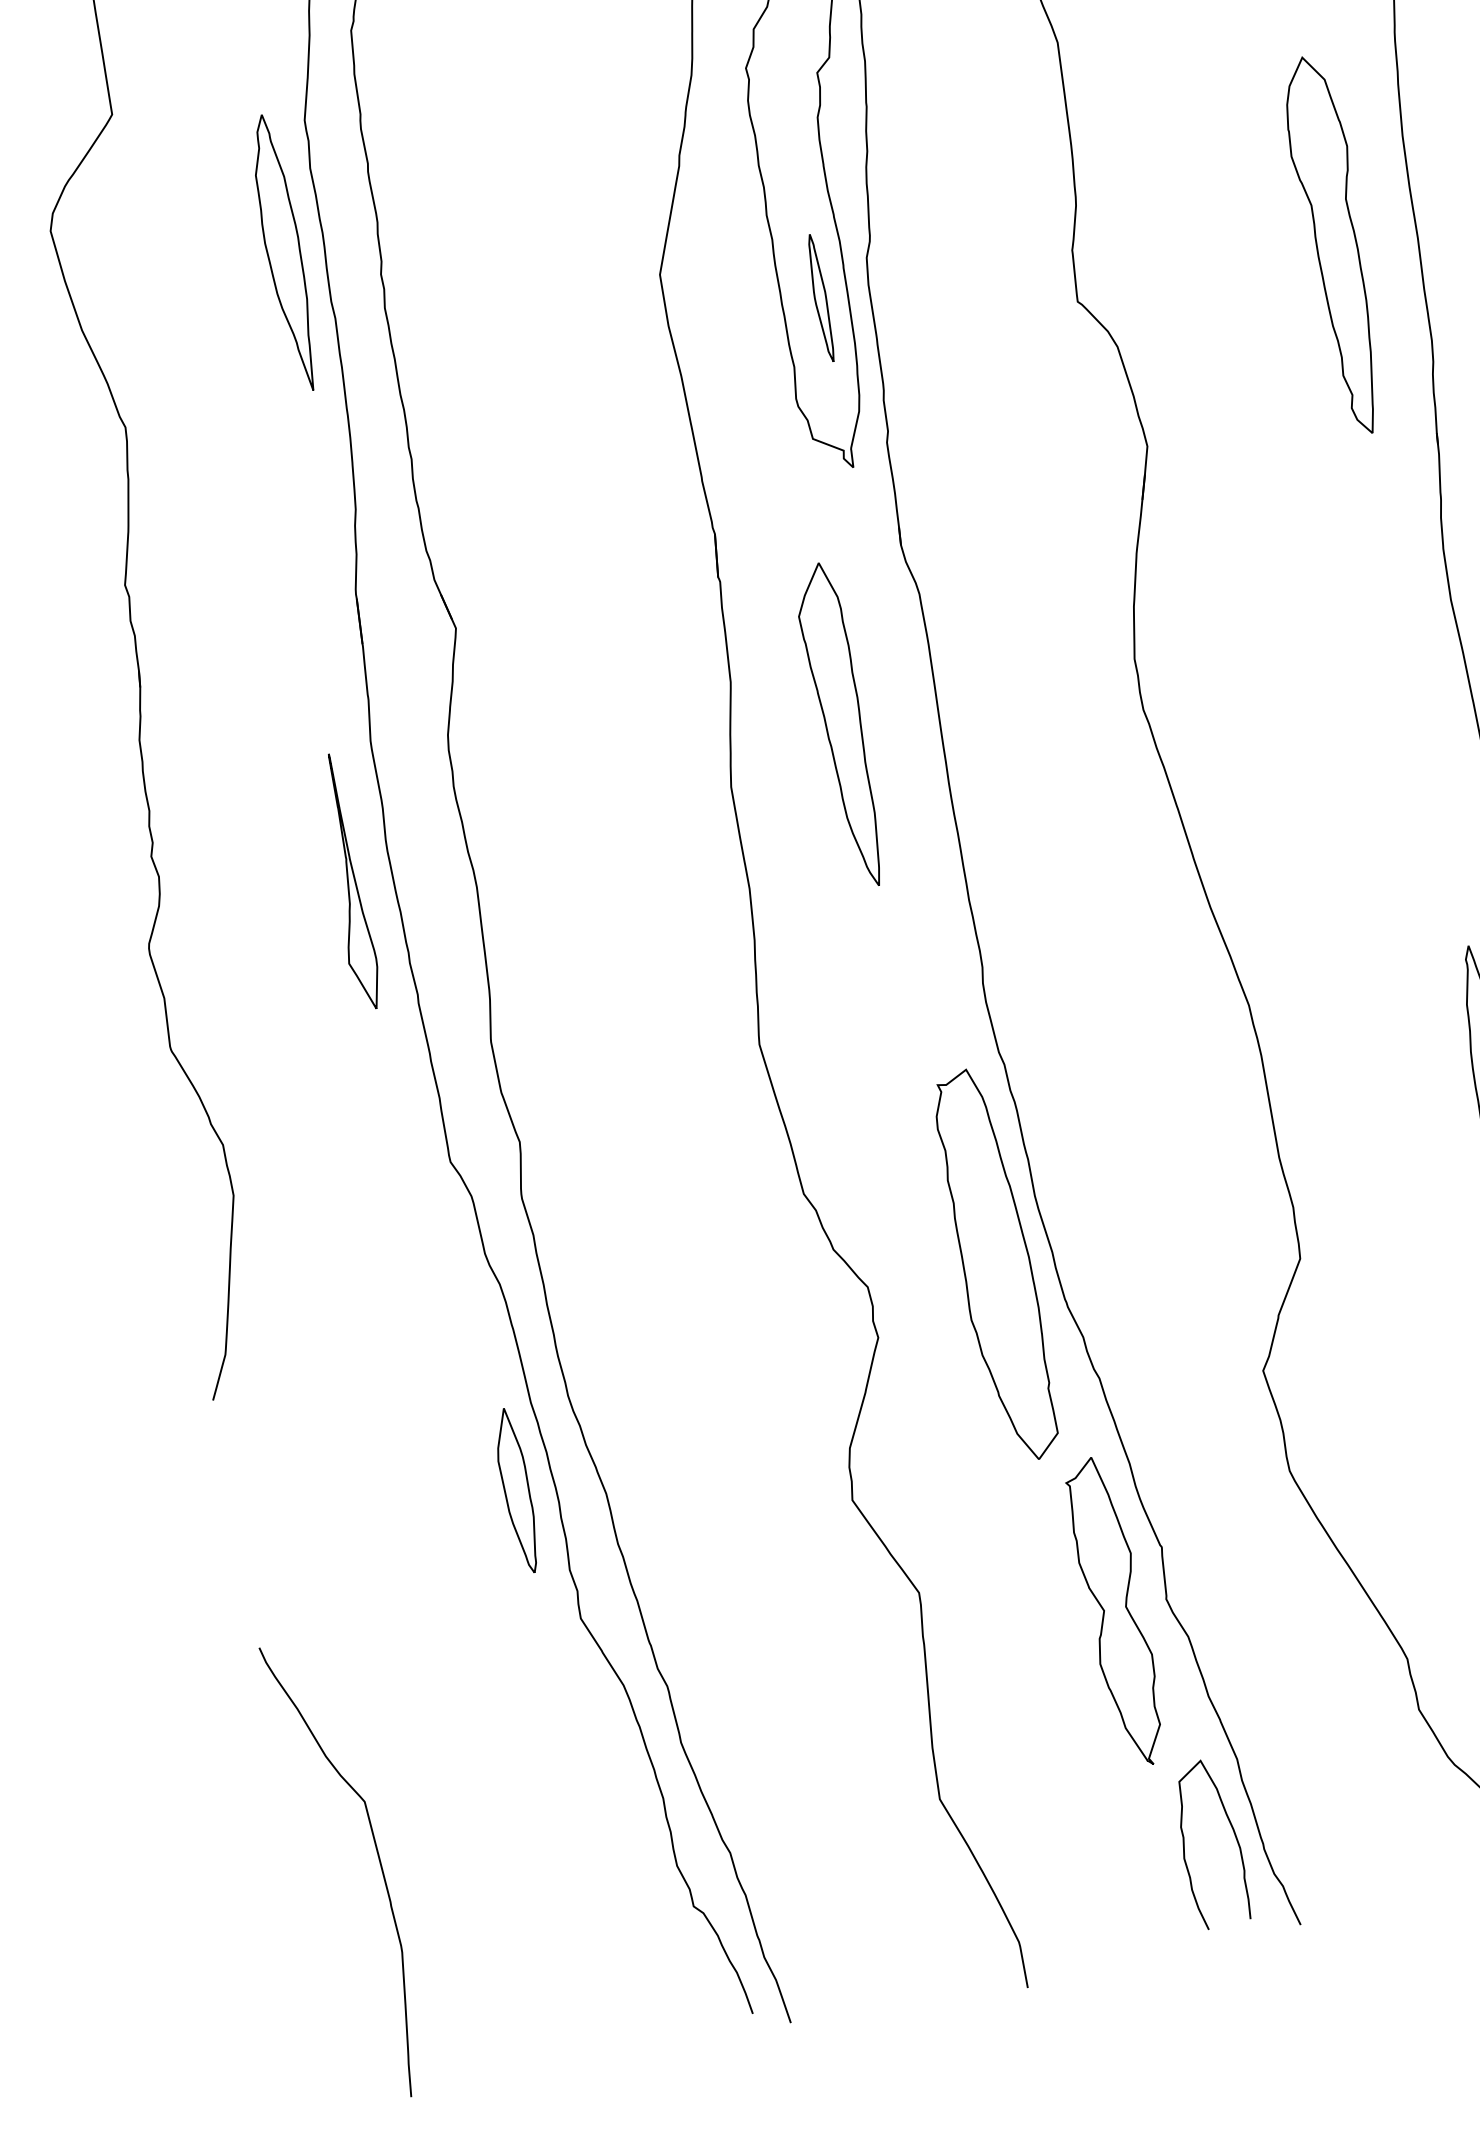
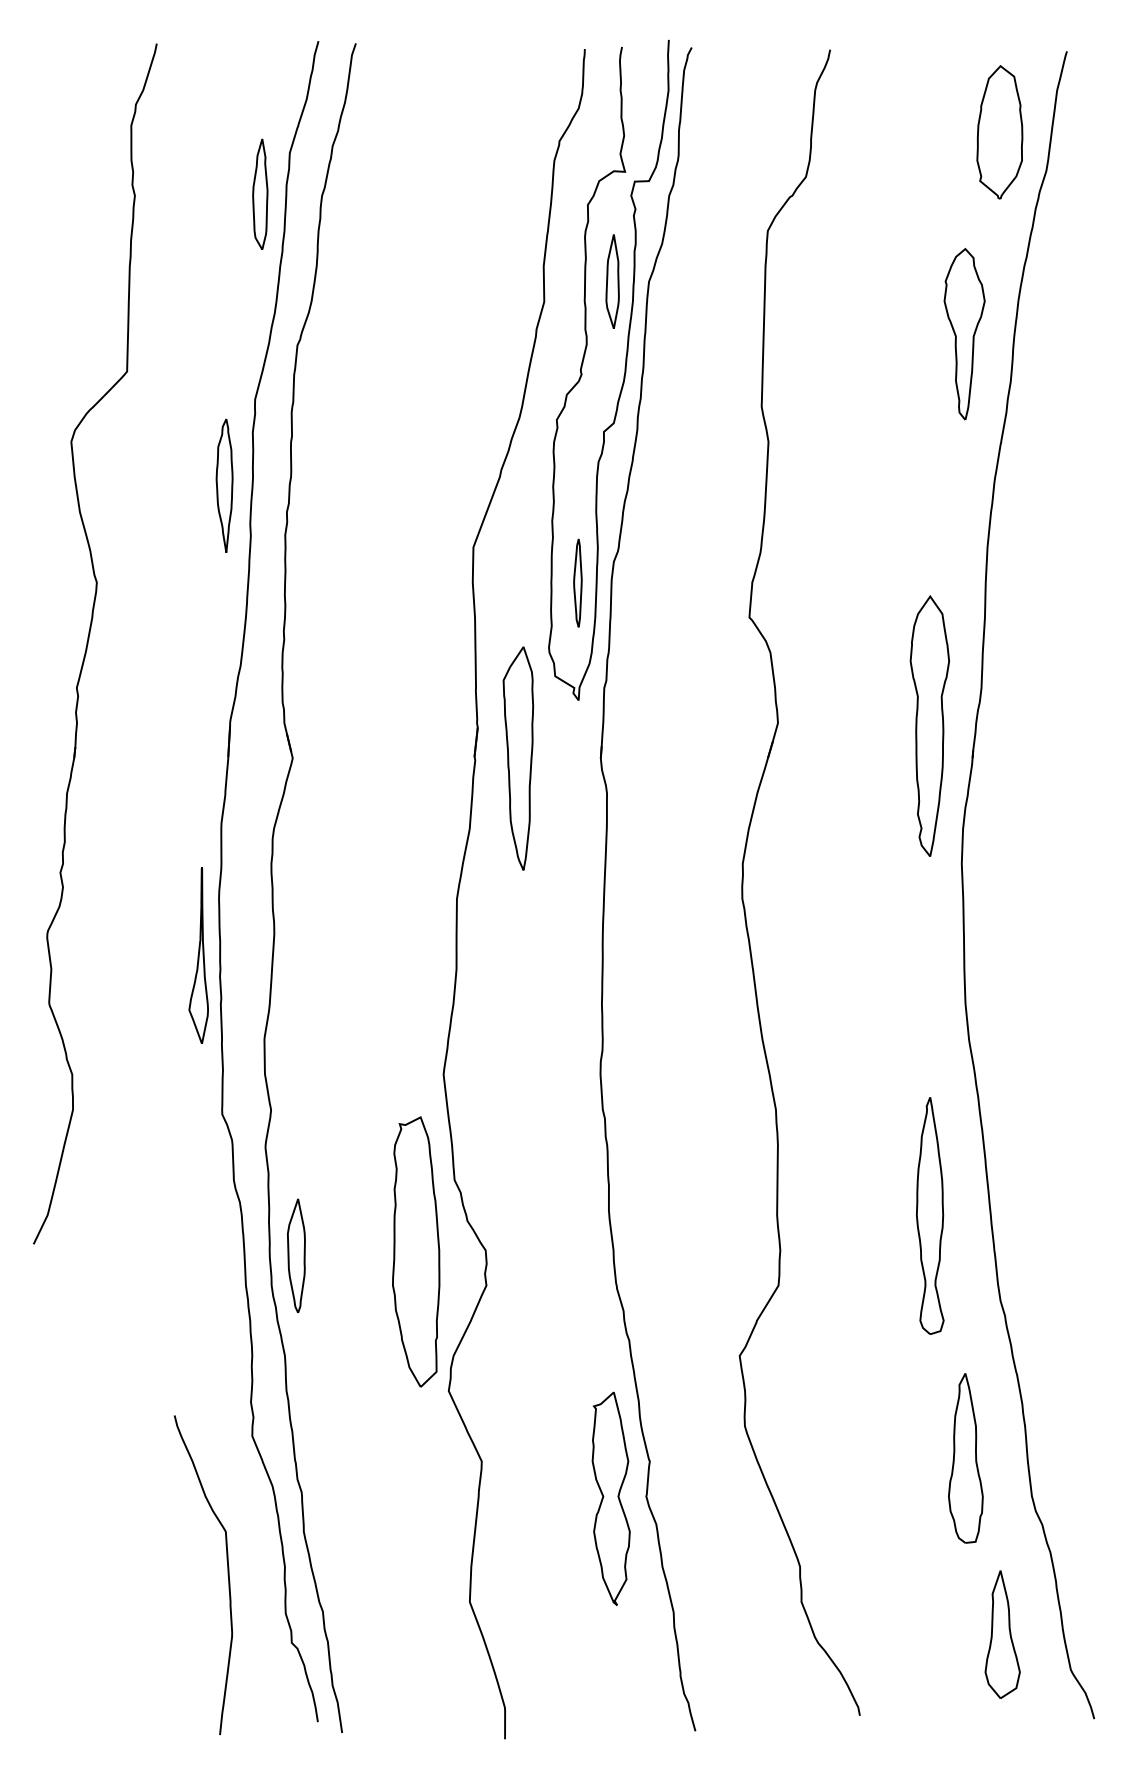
part: (1336, 244) -> (929, 725), moved
part: (283, 252) -> (224, 485), size x0.7
part: (841, 725) -> (518, 758), moved
part: (347, 882) -> (198, 955), moved
part: (996, 1264) -> (416, 1251), moved
part: (516, 1490) -> (296, 1255), moved
curve: (1232, 1833) -> (661, 1661), removed
curve: (378, 1864) -> (227, 1575), moved

